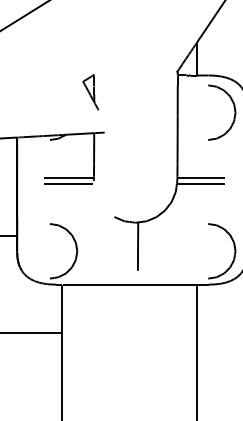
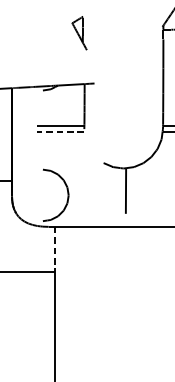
part: (90, 92) -> (79, 33), moved
line: (68, 183) -> (60, 131), solid -> dashed
line: (62, 309) -> (54, 250), solid -> dashed

